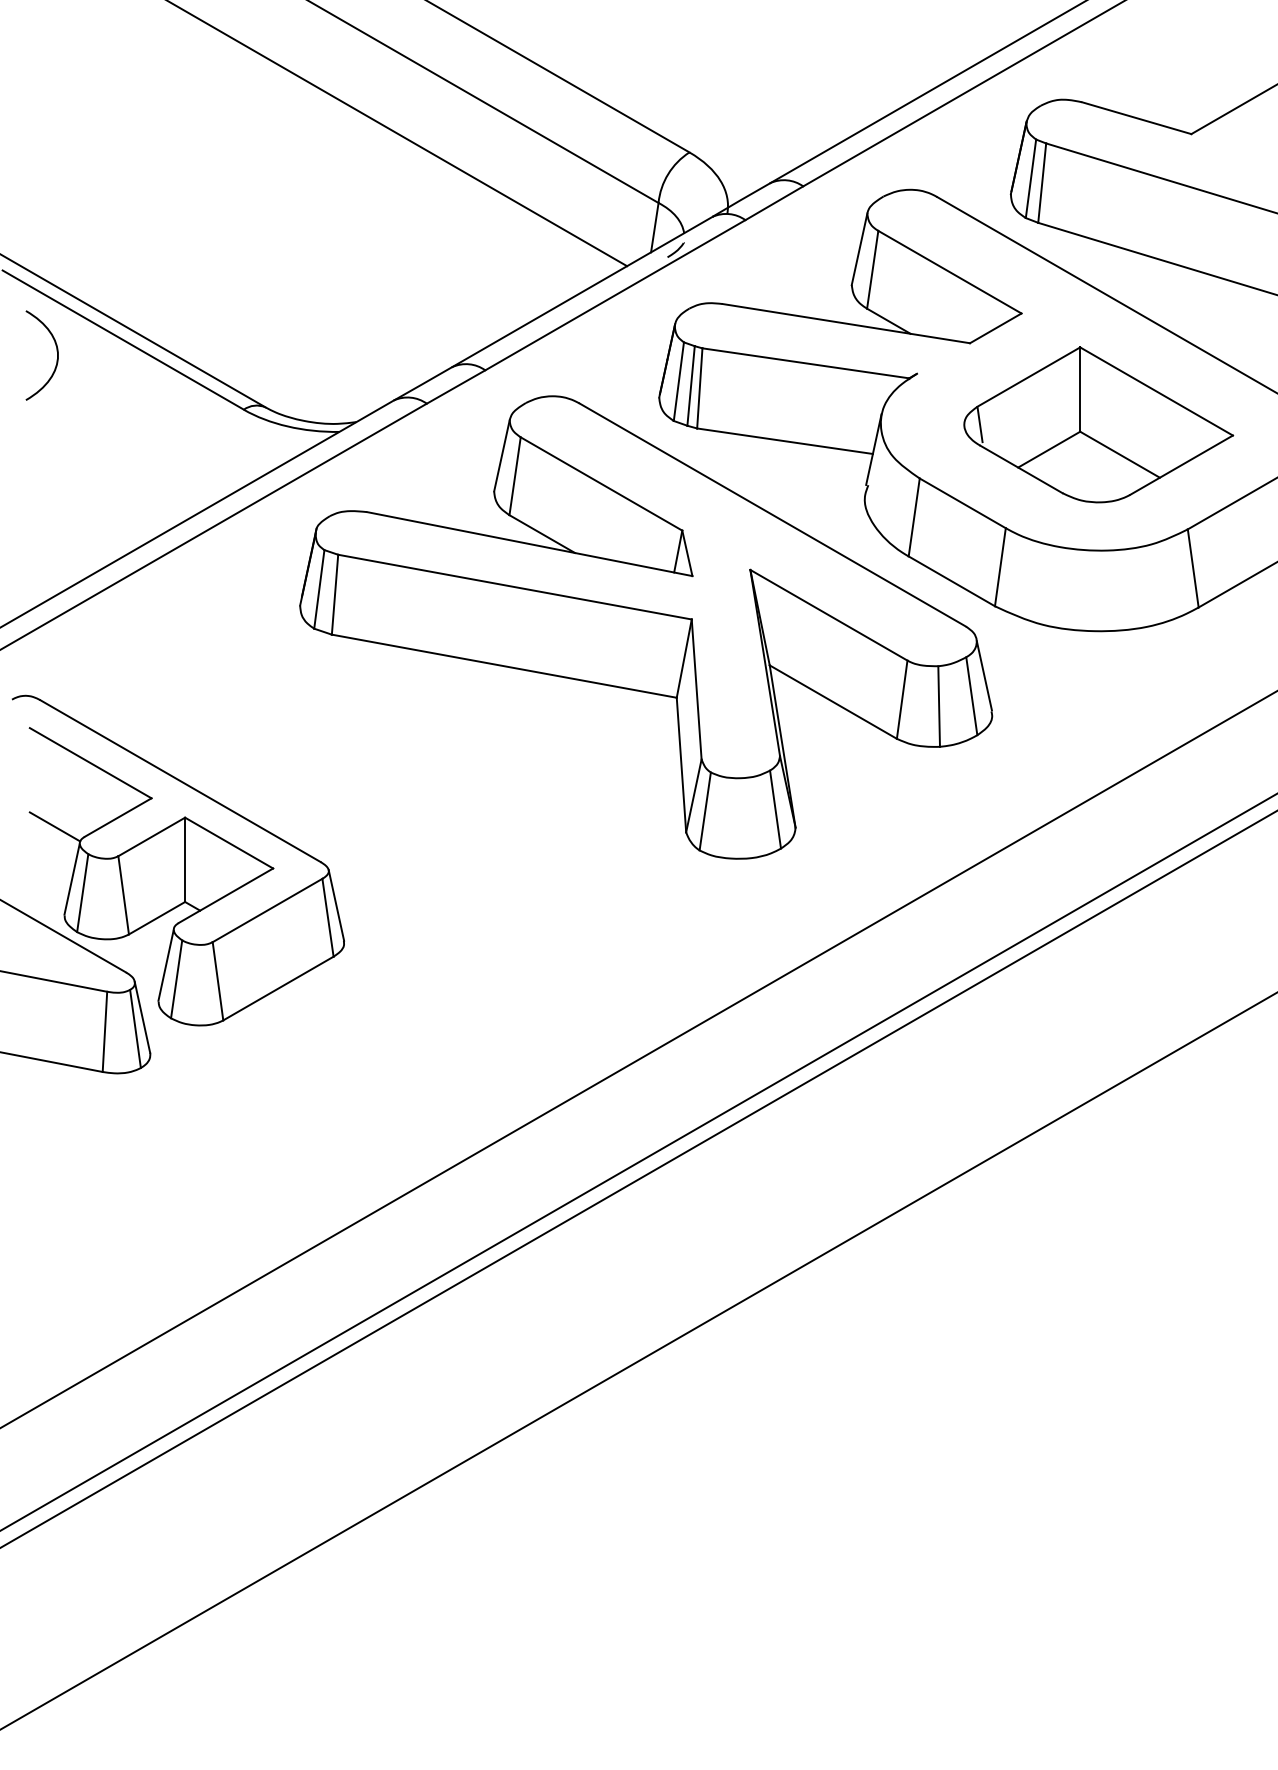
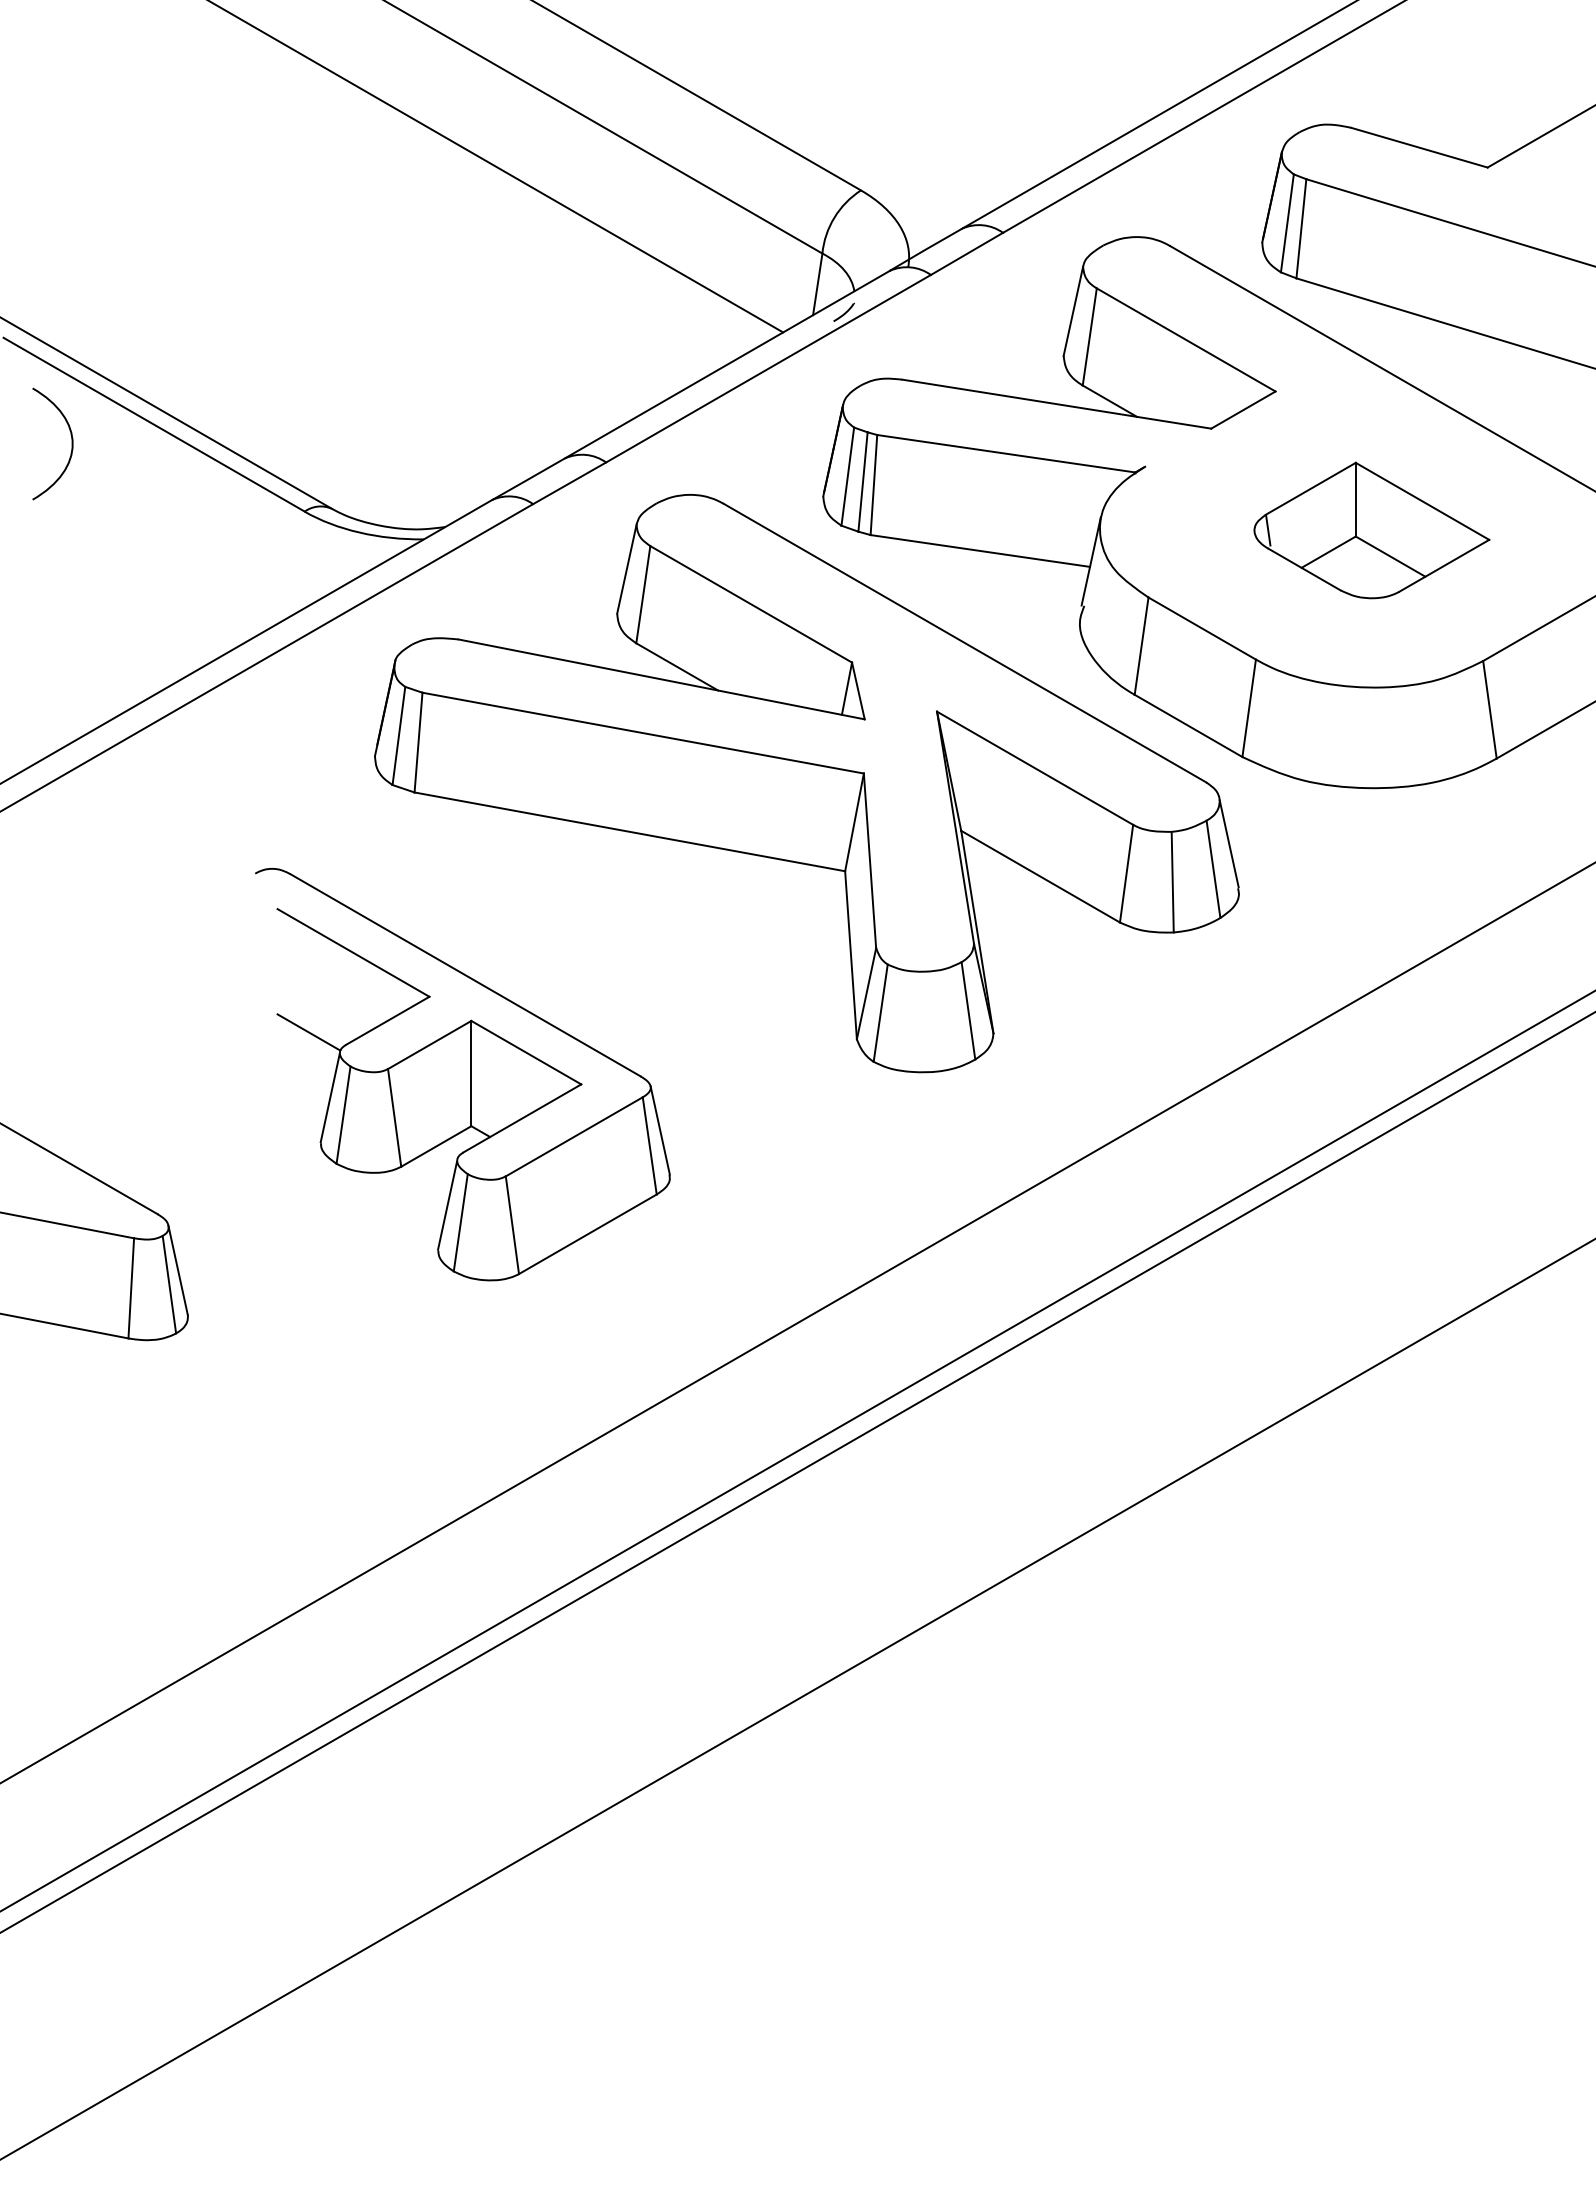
part: (1098, 424) -> (1371, 530), size x0.7
part: (178, 860) -> (462, 1074), moved

